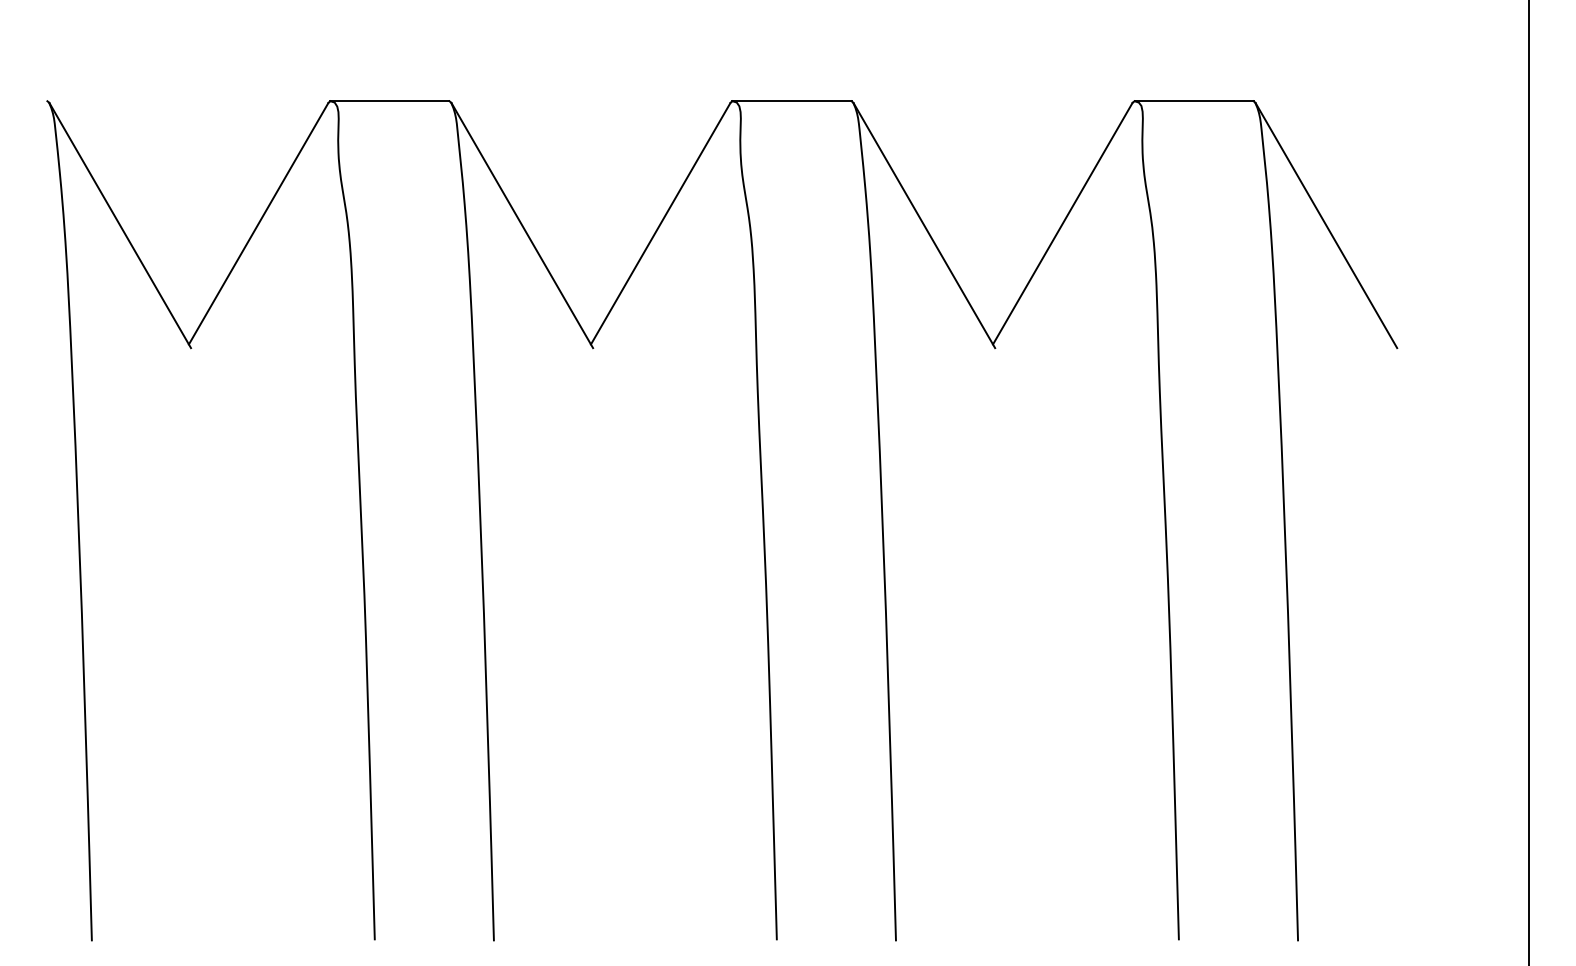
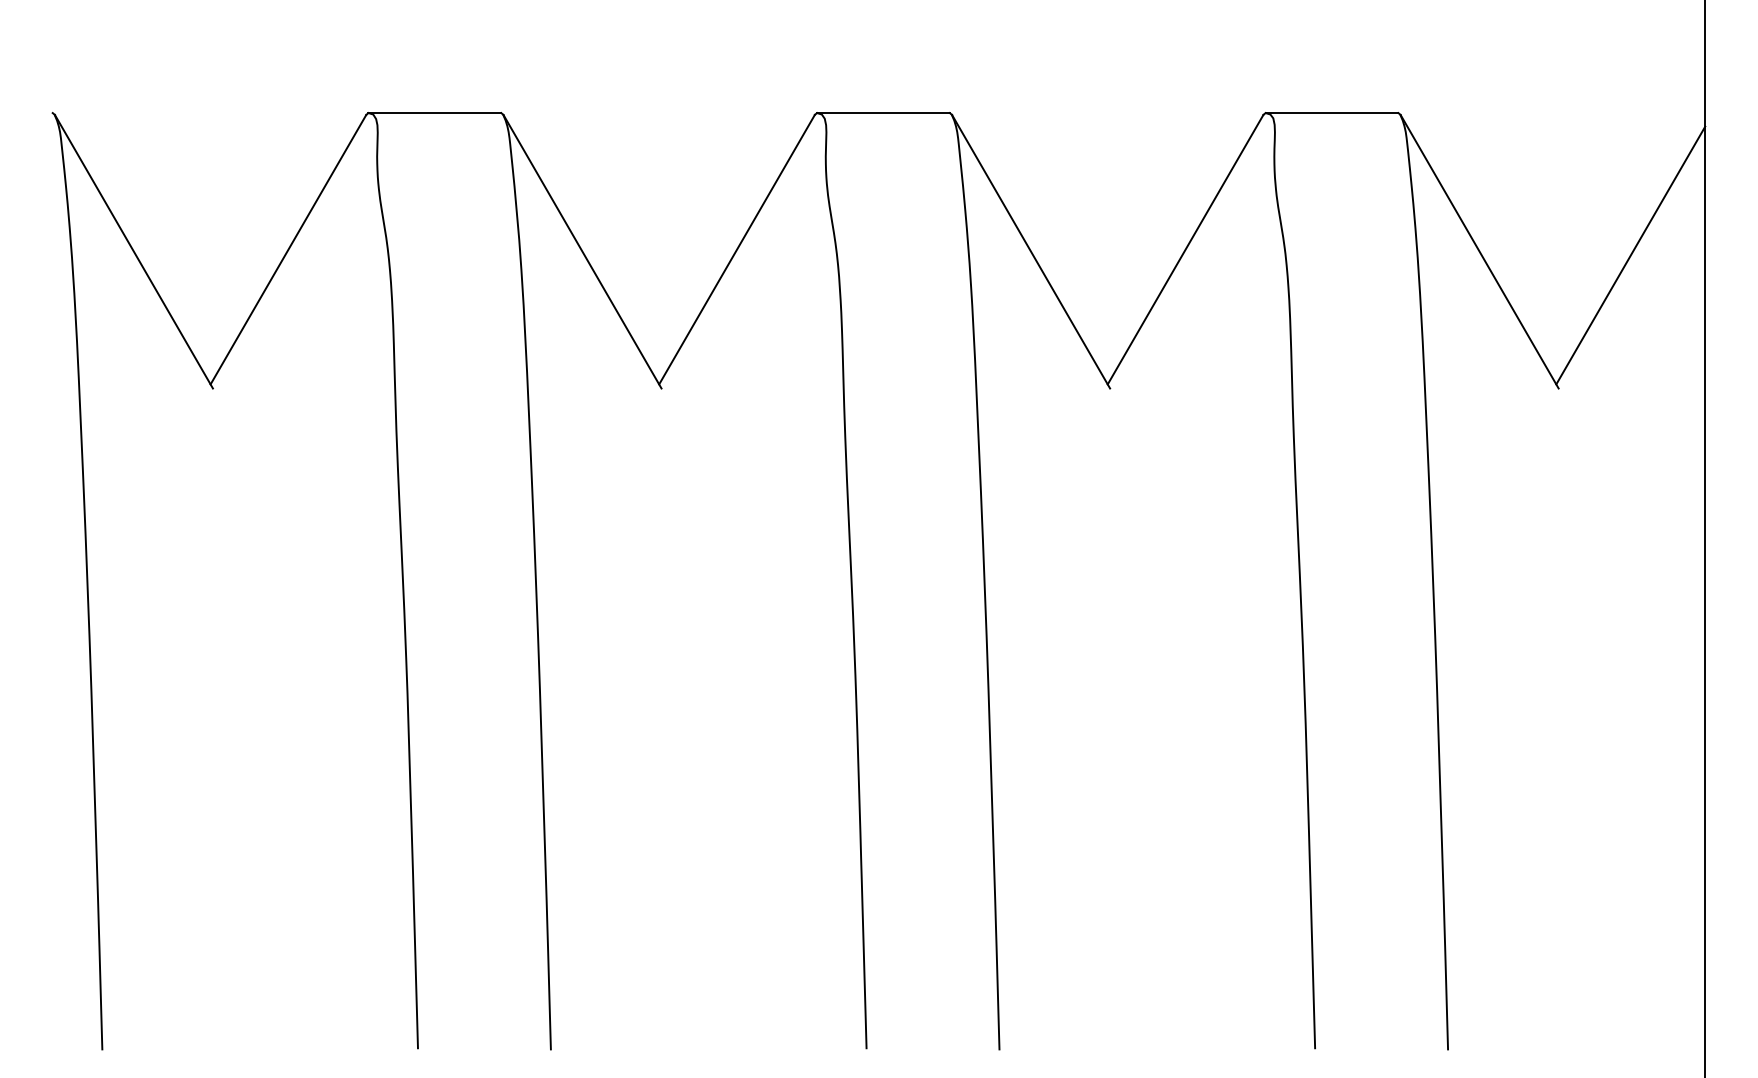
line: (1461, 228) -> (1630, 255), added

